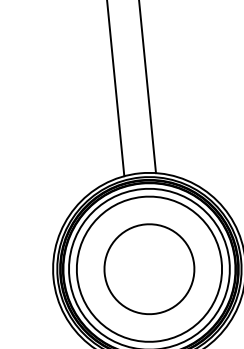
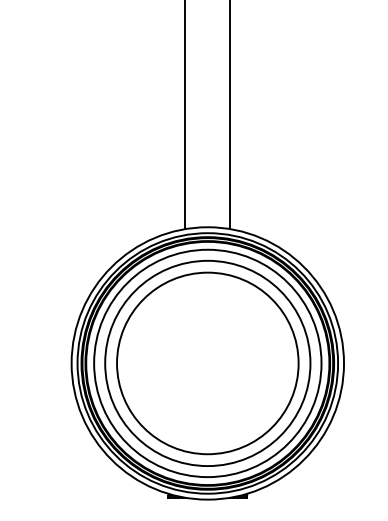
circle: (149, 269) -> (207, 363), size x1.43

